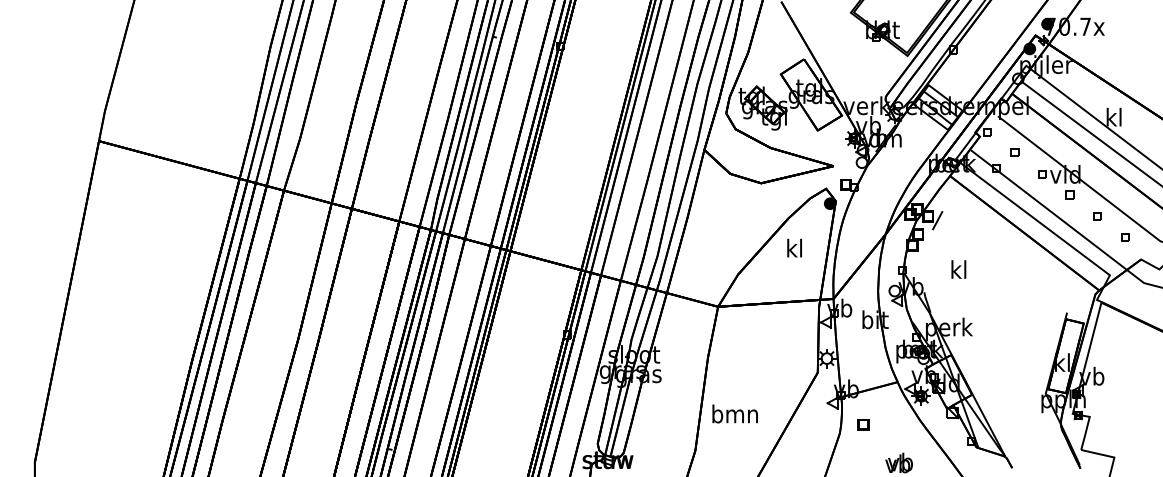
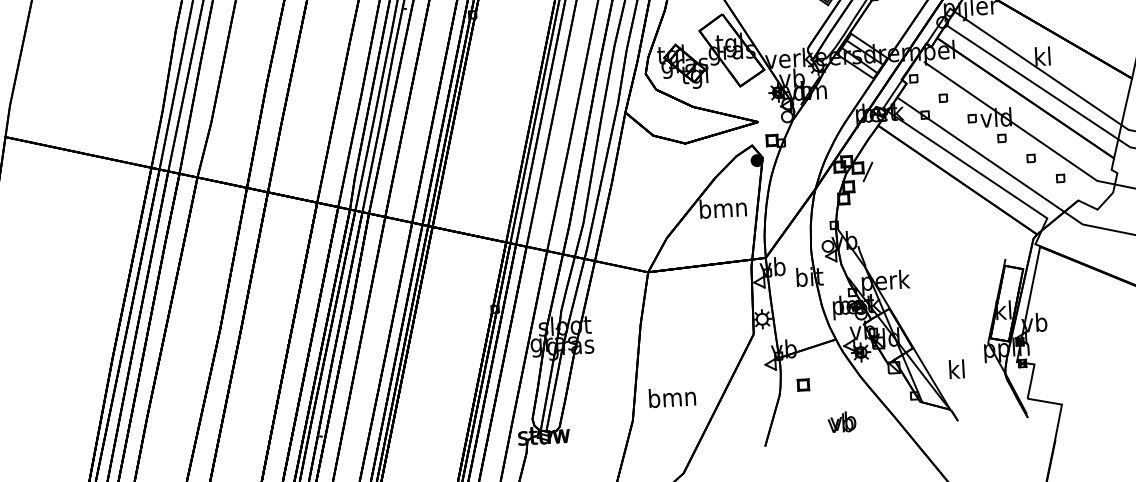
text: (794, 247) -> (722, 207), kl -> bmn
text: (958, 269) -> (956, 369), moved
text: (734, 413) -> (671, 396), moved

